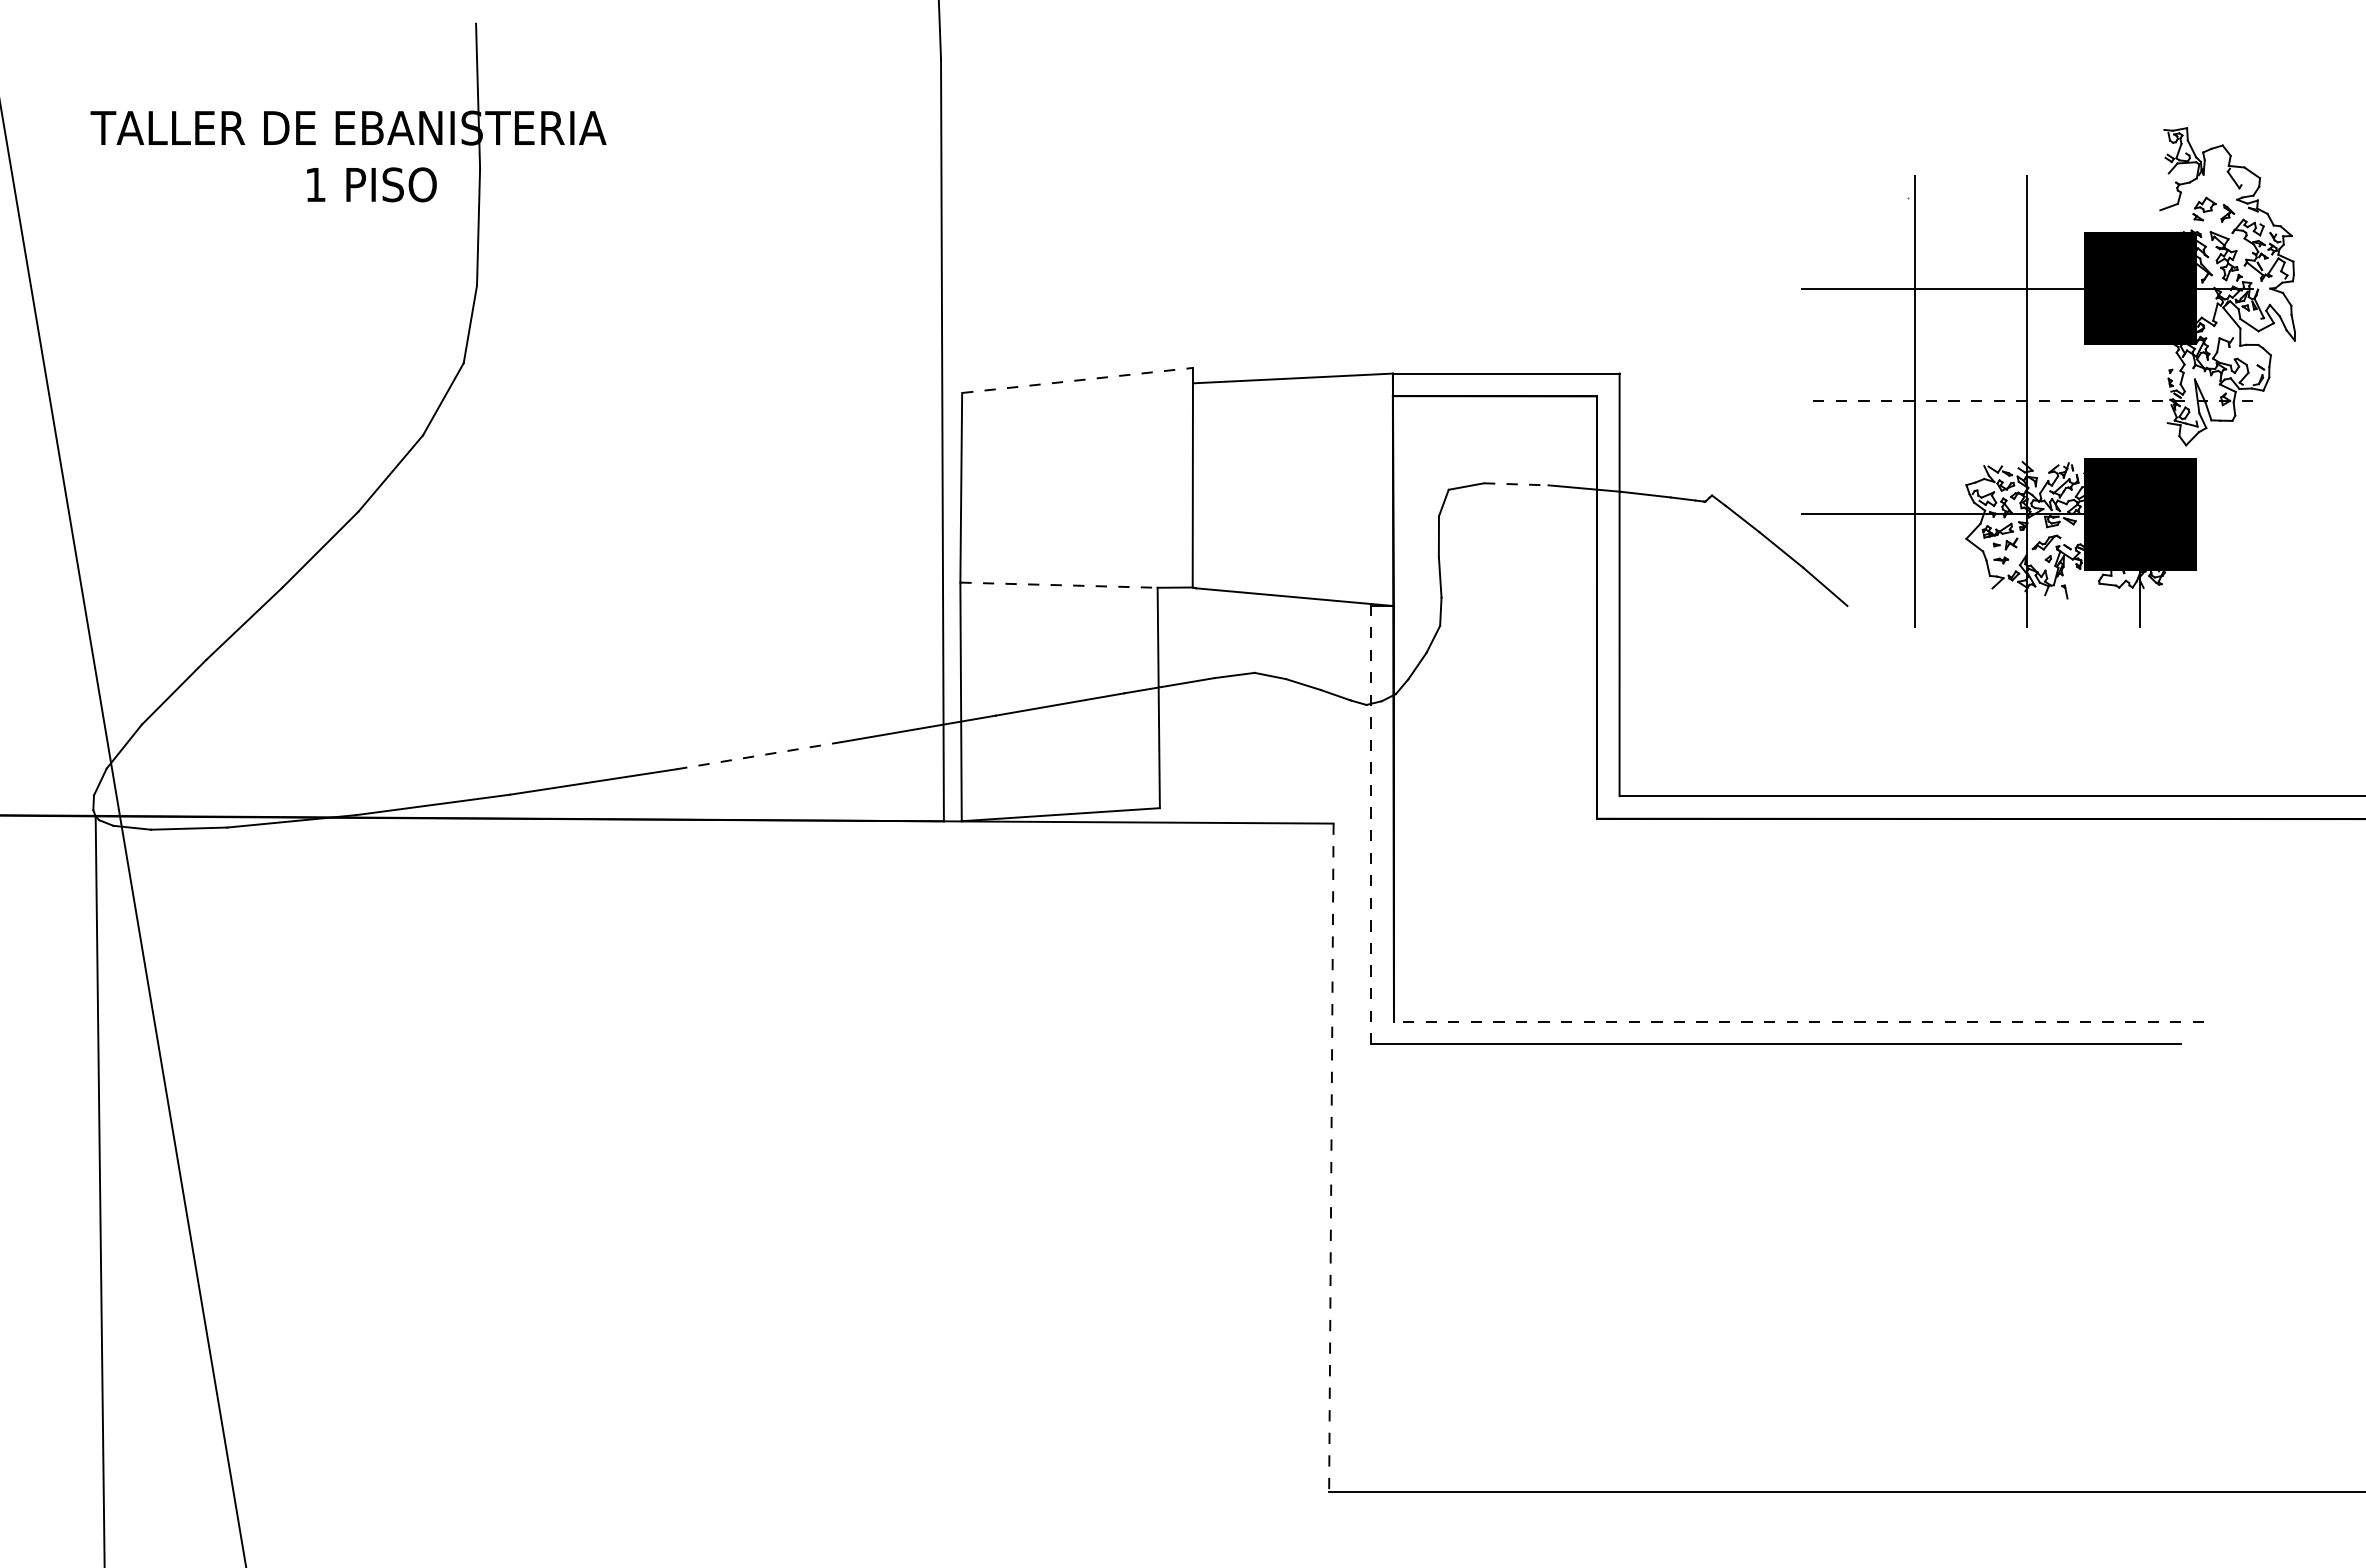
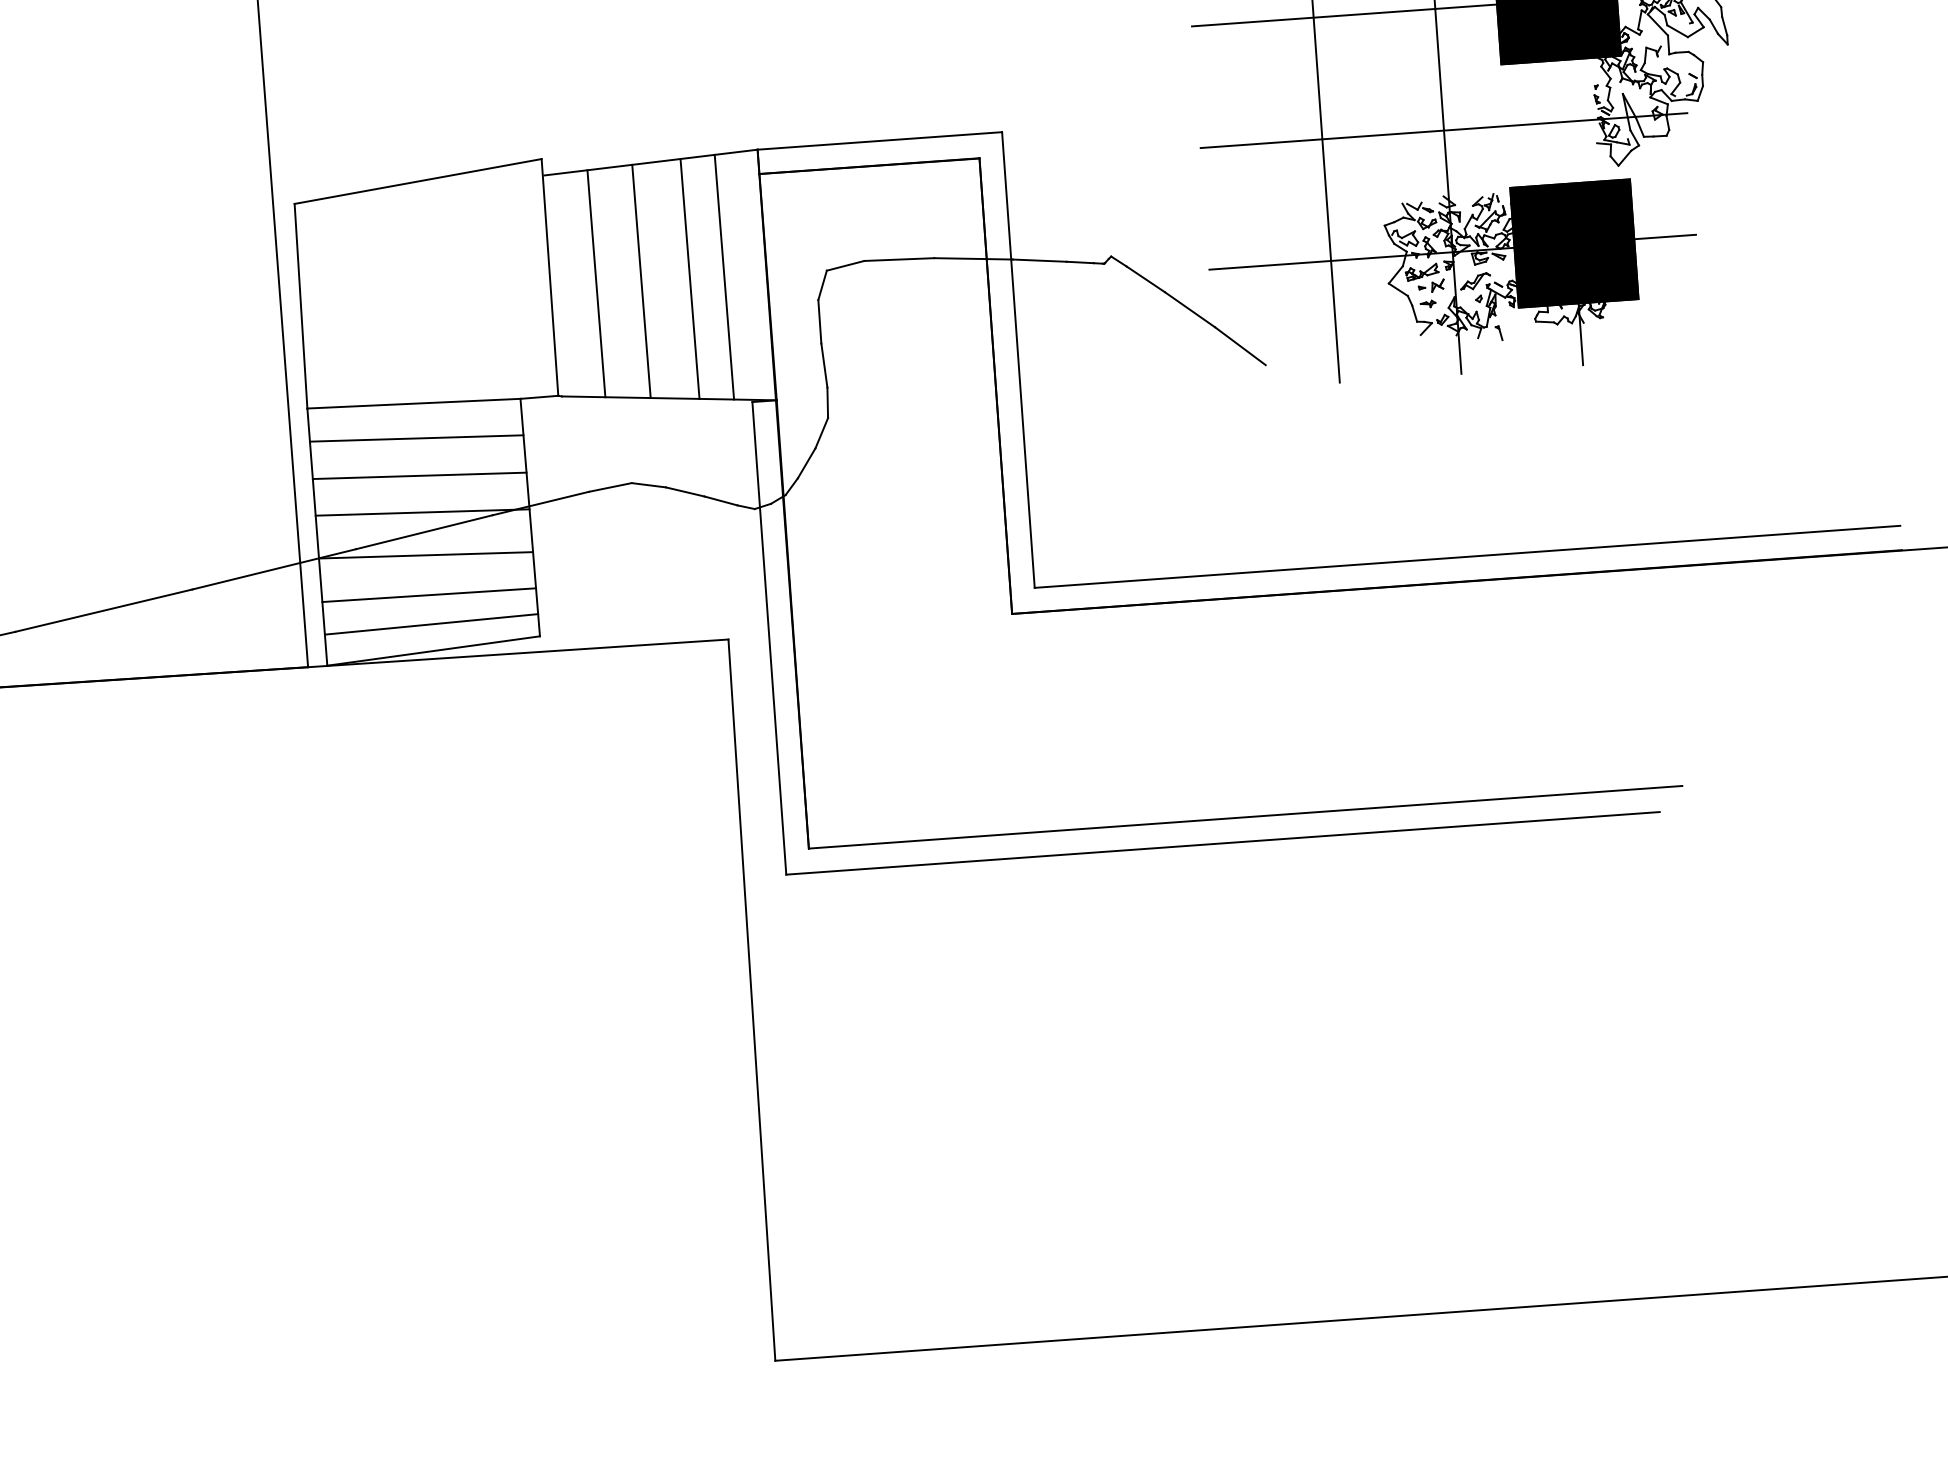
line: (1078, 380) -> (419, 181), dashed -> solid
line: (2027, 401) -> (1444, 130), dashed -> solid
line: (1516, 484) -> (899, 259), dashed -> solid
line: (1235, 486) -> (596, 283), added
line: (1276, 487) -> (640, 281), added
line: (1321, 488) -> (689, 279), added
line: (1353, 488) -> (724, 276), added
line: (2224, 514) -> (1665, 237), added
line: (1059, 585) -> (414, 403), dashed -> solid
line: (1058, 617) -> (415, 438), added
line: (1059, 652) -> (419, 476), added
line: (1059, 686) -> (422, 512), added
line: (1060, 725) -> (426, 554), added
line: (759, 755) -> (104, 610), dashed -> solid
line: (1060, 762) -> (429, 594), added
line: (1060, 789) -> (431, 623), added
line: (1371, 824) -> (769, 637), dashed -> solid
line: (1798, 1021) -> (1245, 817), dashed -> solid
line: (1331, 1158) -> (752, 1000), dashed -> solid

